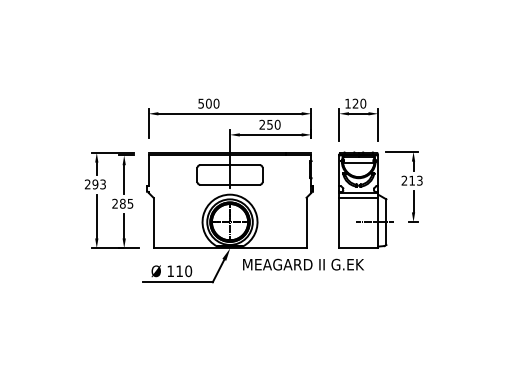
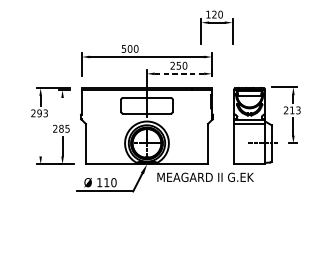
part: (358, 119) -> (216, 27), moved
line: (270, 134) -> (179, 73), solid -> dashed
line: (124, 179) -> (62, 109), removed
line: (96, 216) -> (40, 138), removed

